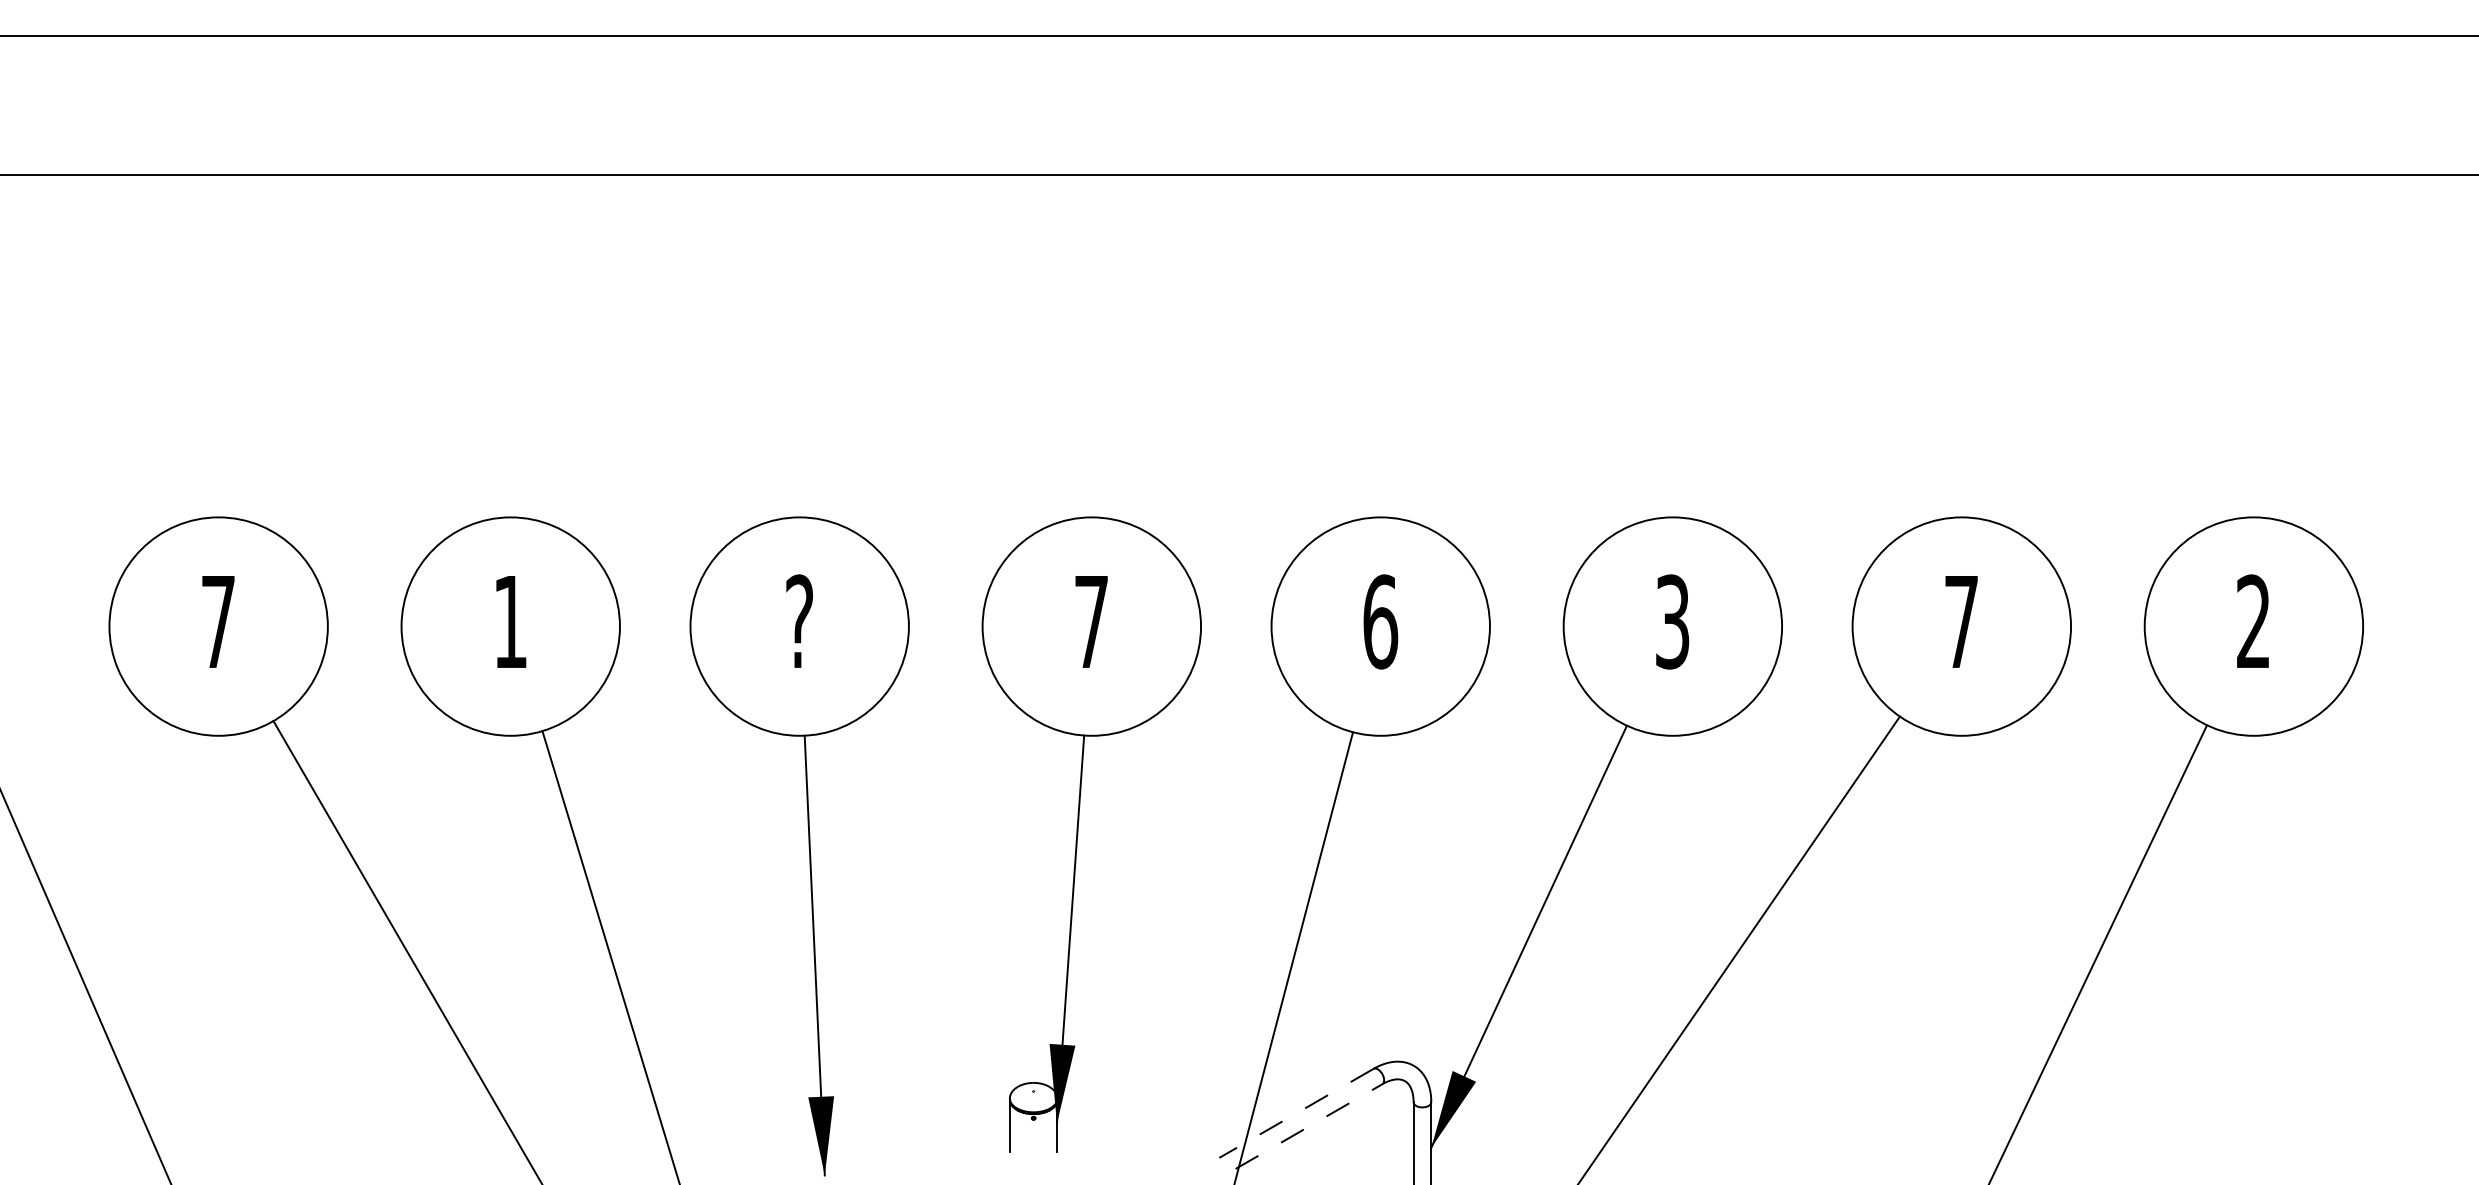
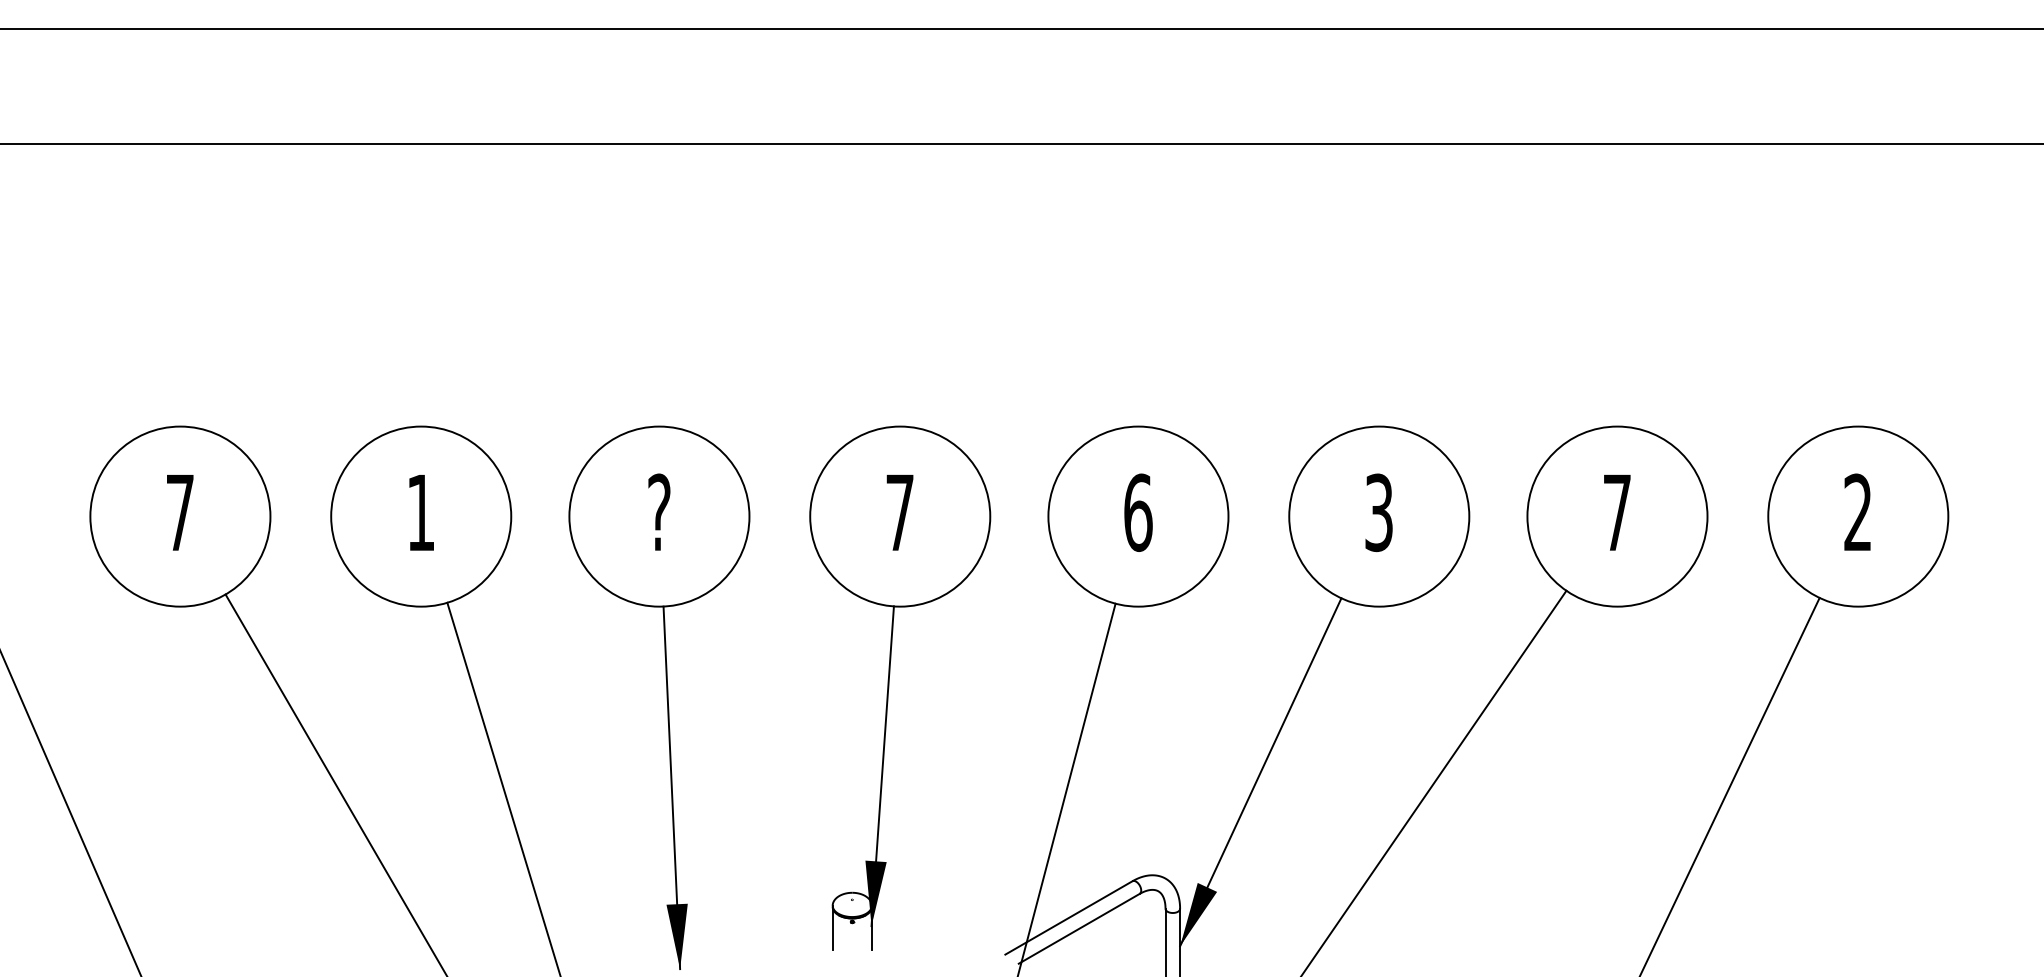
line: (1295, 1114) -> (1068, 918), dashed -> solid
line: (1309, 1126) -> (1079, 928), dashed -> solid

